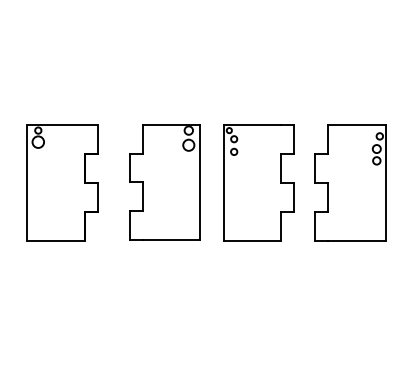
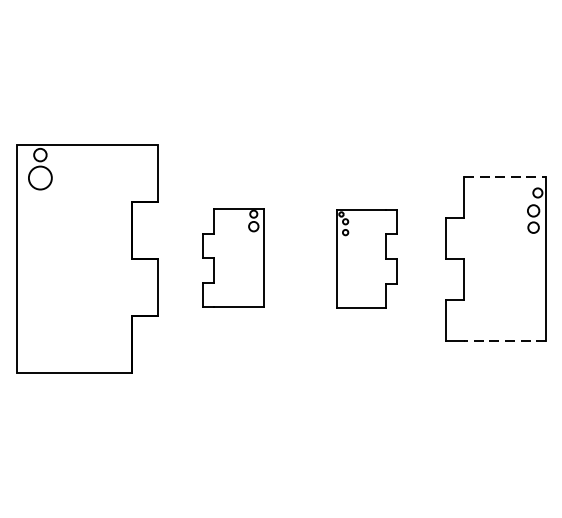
line: (356, 124) -> (504, 176), solid -> dashed
part: (62, 182) -> (88, 258), size x1.4
part: (164, 182) -> (232, 258), size x0.6
part: (258, 182) -> (365, 258), size x0.6
line: (356, 241) -> (504, 341), solid -> dashed

